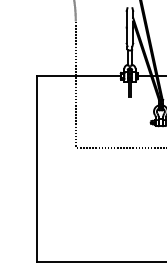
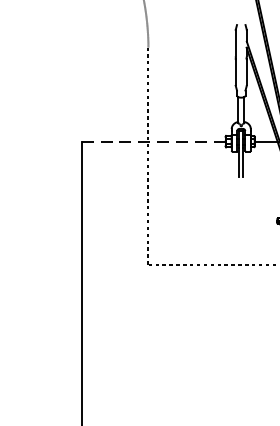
line: (79, 76) -> (154, 142), solid -> dashed

